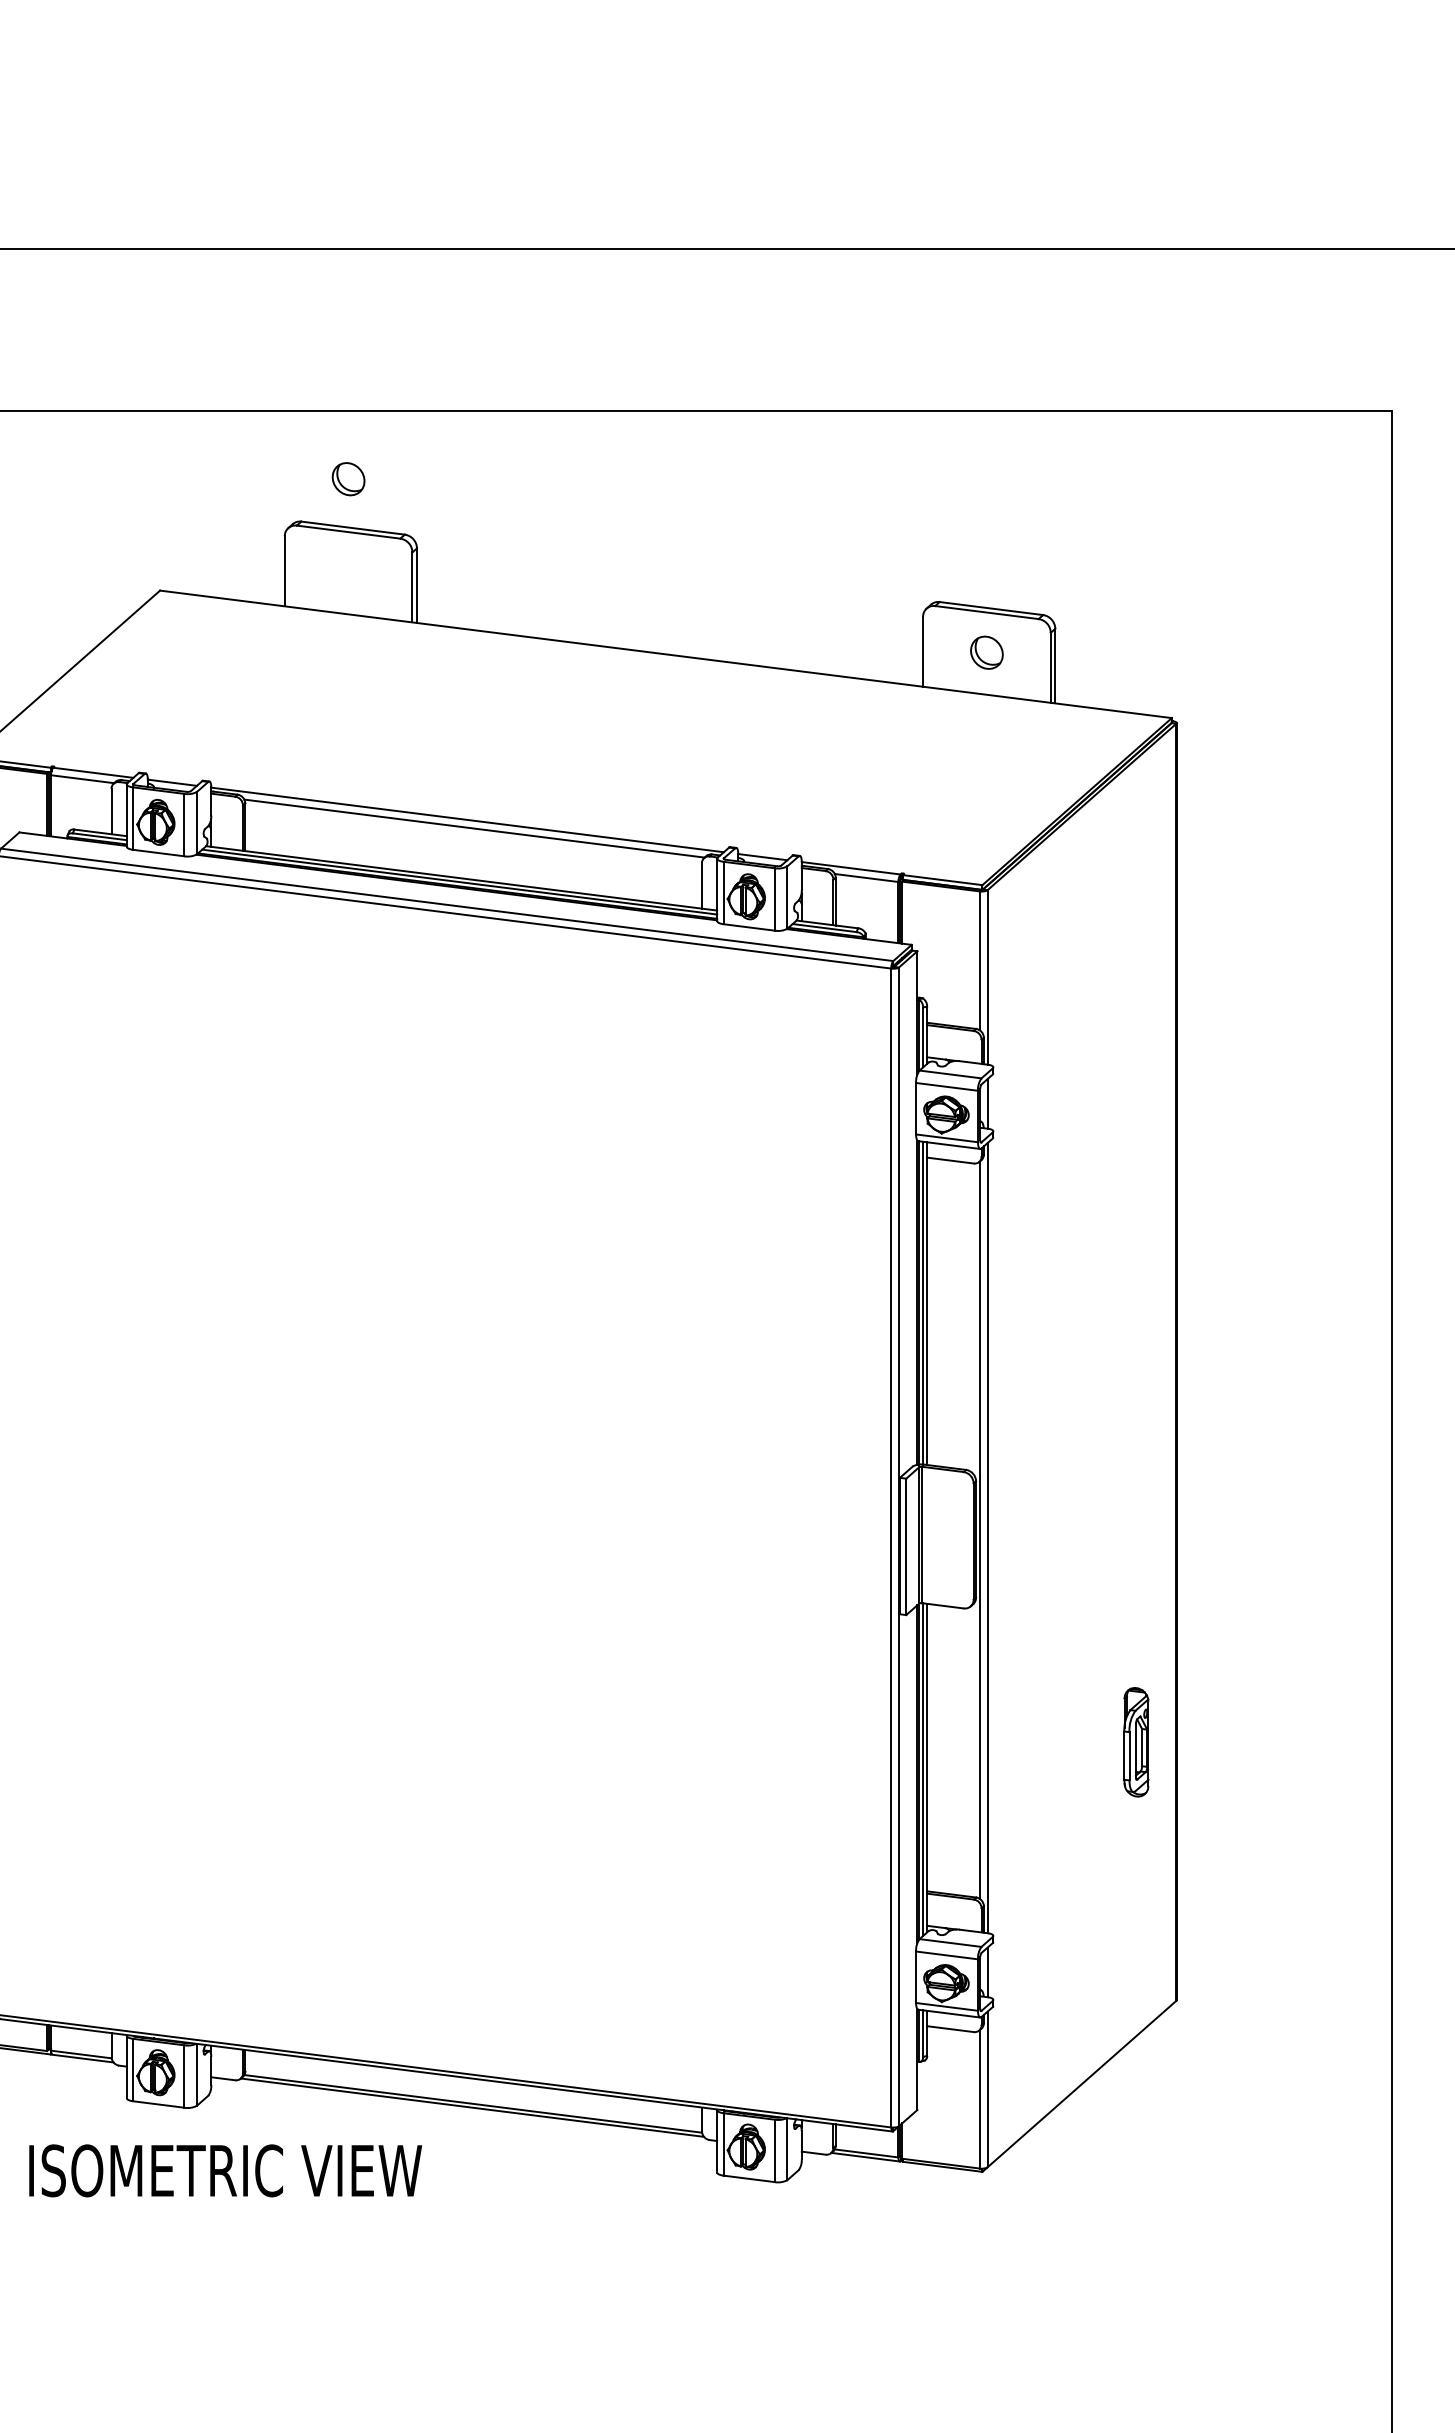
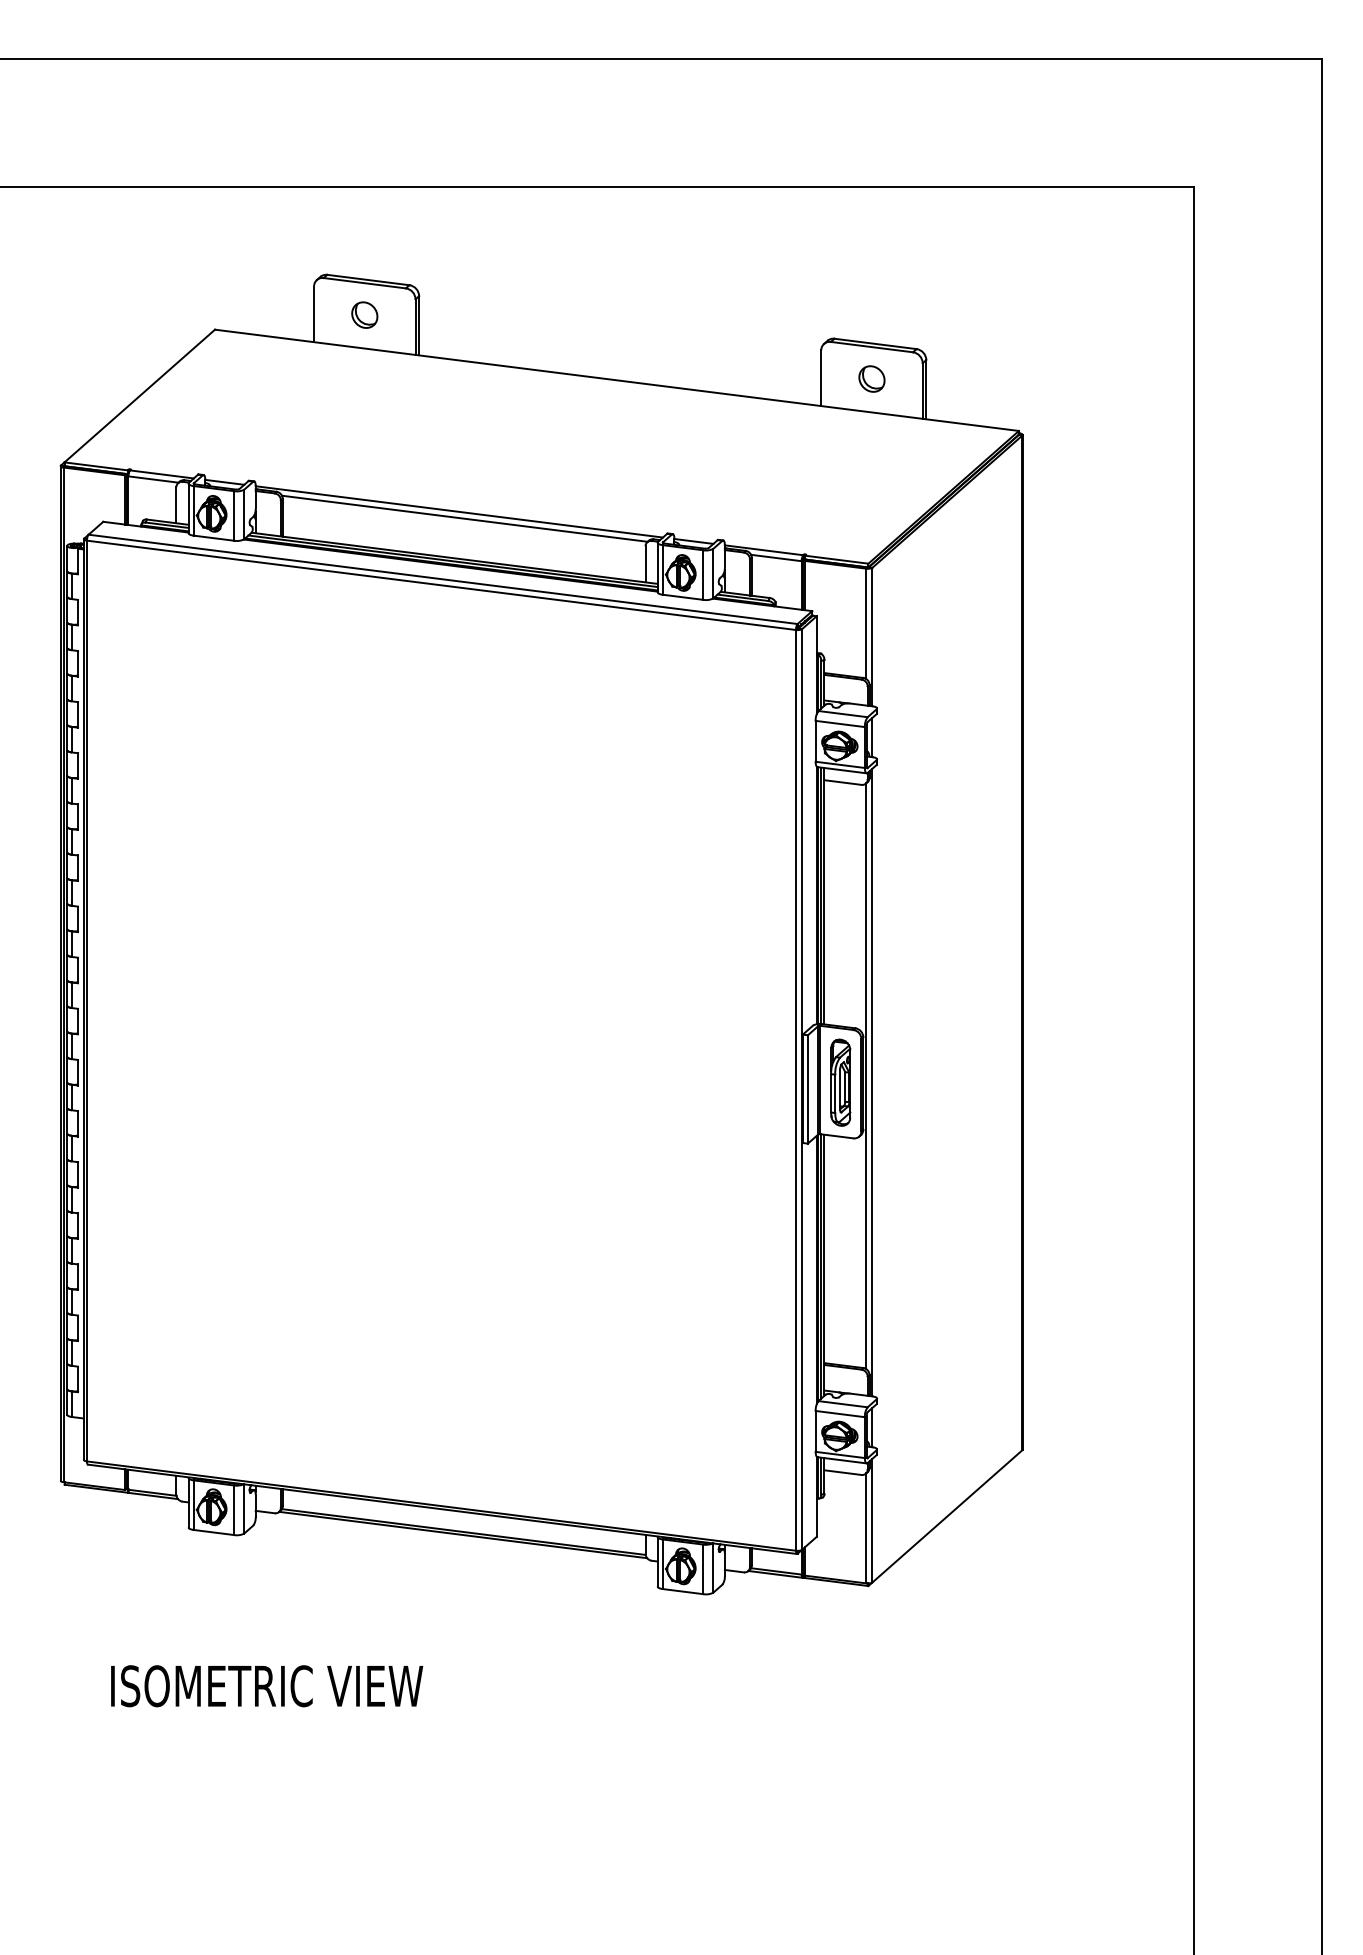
part: (348, 478) -> (364, 314), moved
part: (1136, 1742) -> (840, 1082), moved
text: (226, 2171) -> (267, 1686), moved

